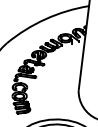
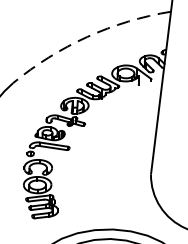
arc: (45, 19) -> (87, 37), solid -> dashed

